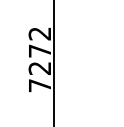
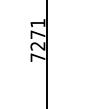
text: (39, 34) -> (37, 23), 7272 -> 7271

